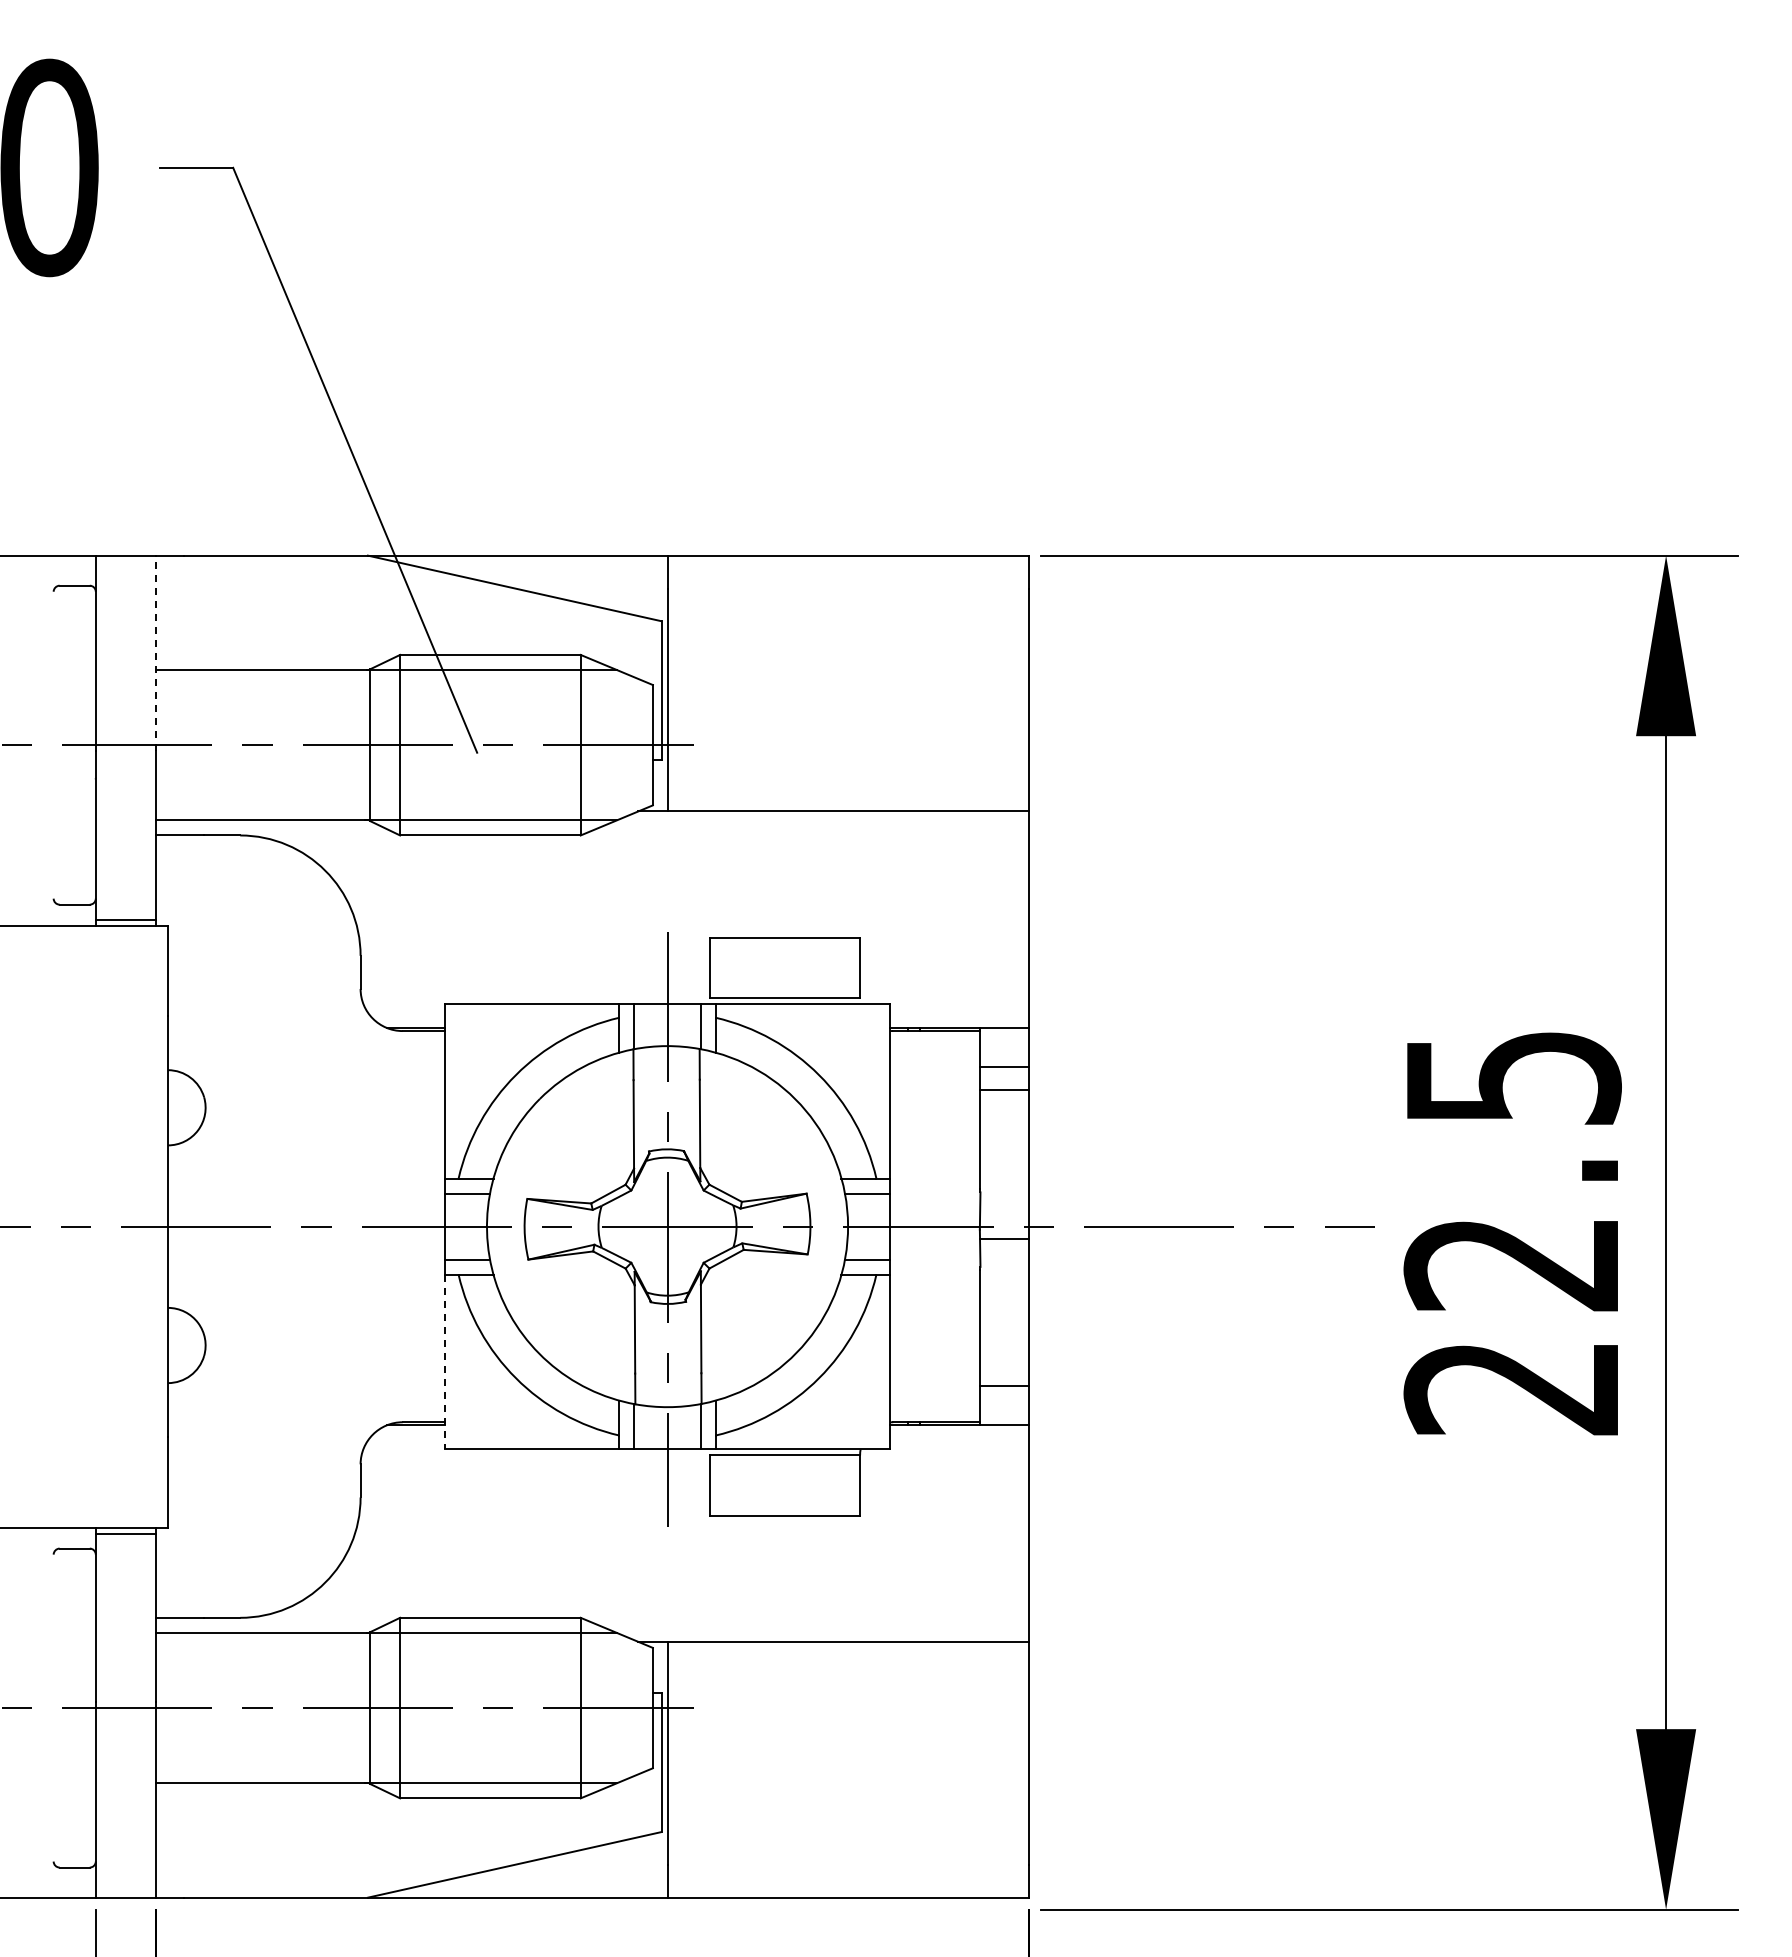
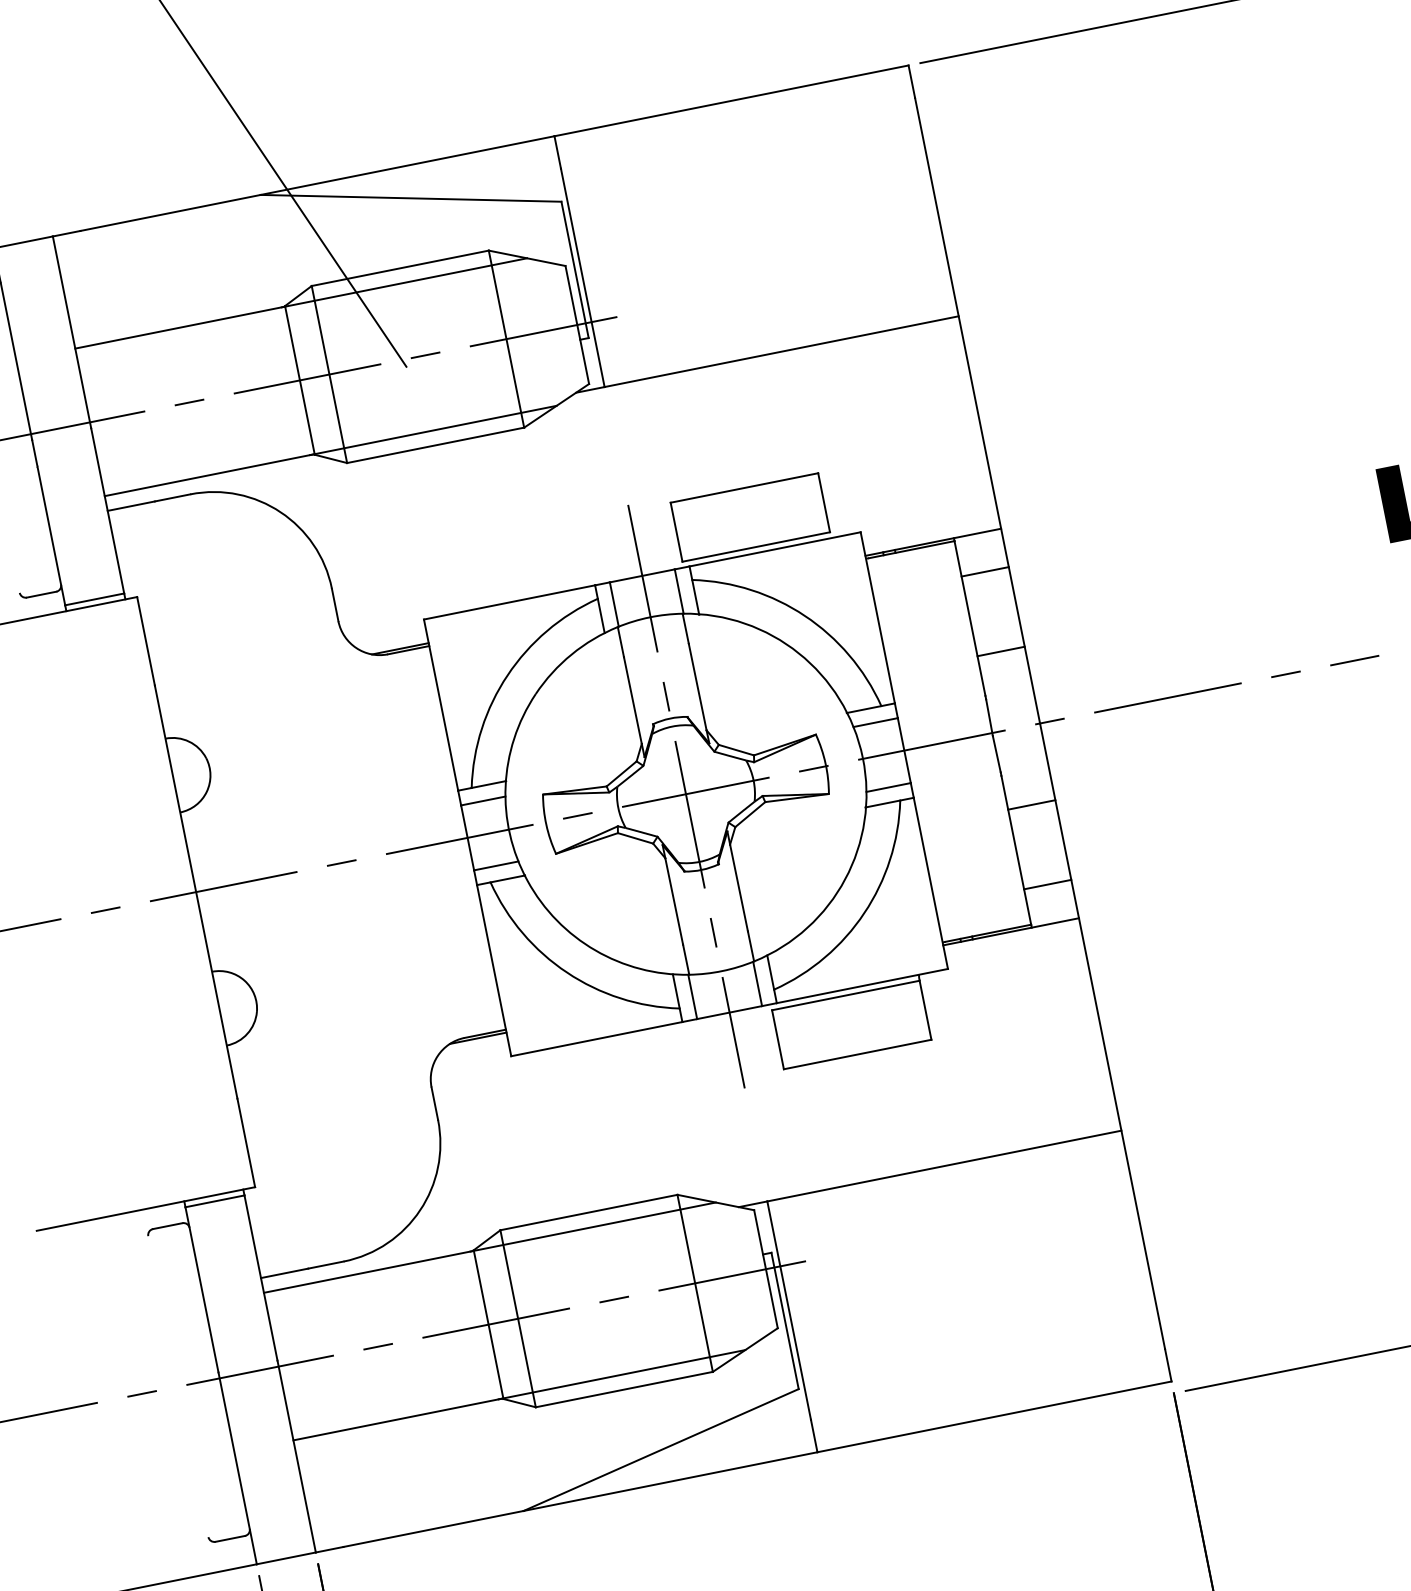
line: (155, 653) -> (71, 332), dashed -> solid
line: (1004, 1090) -> (1001, 651), moved
line: (1004, 1238) -> (1031, 804), moved
line: (444, 1362) -> (493, 971), dashed -> solid

